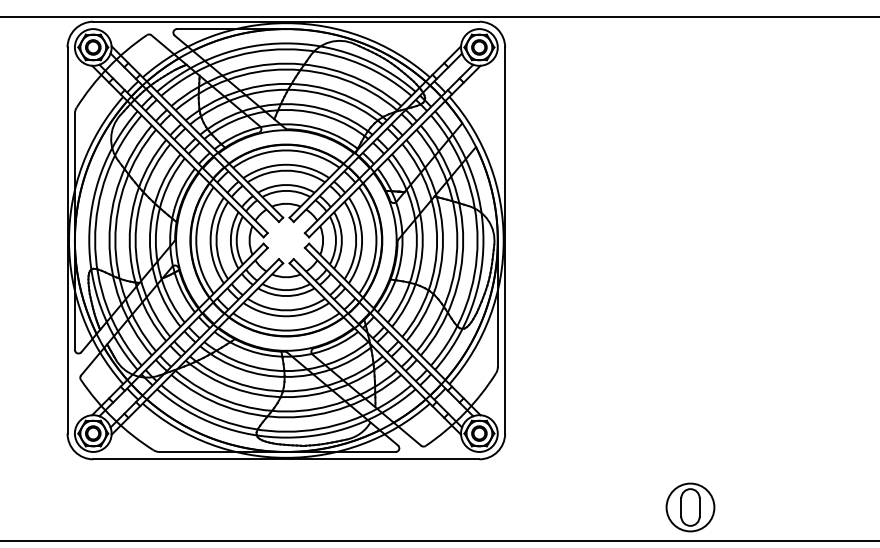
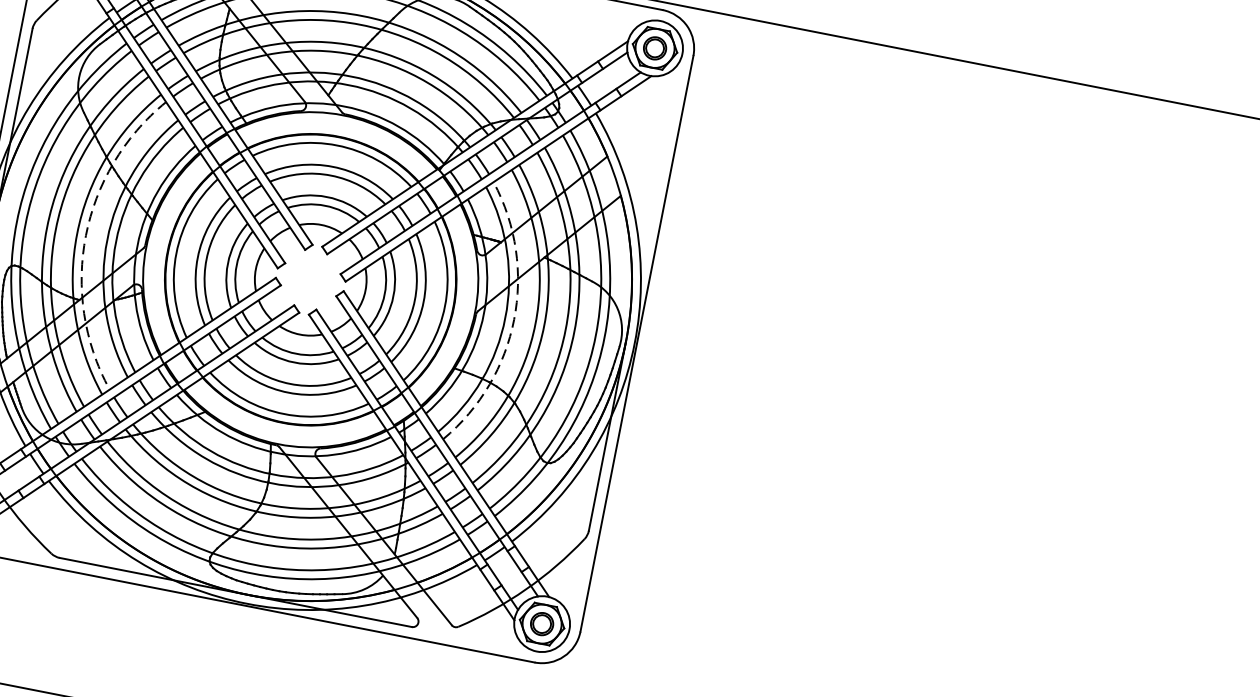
arc: (135, 240) -> (85, 235), solid -> dashed
arc: (422, 240) -> (513, 319), solid -> dashed

